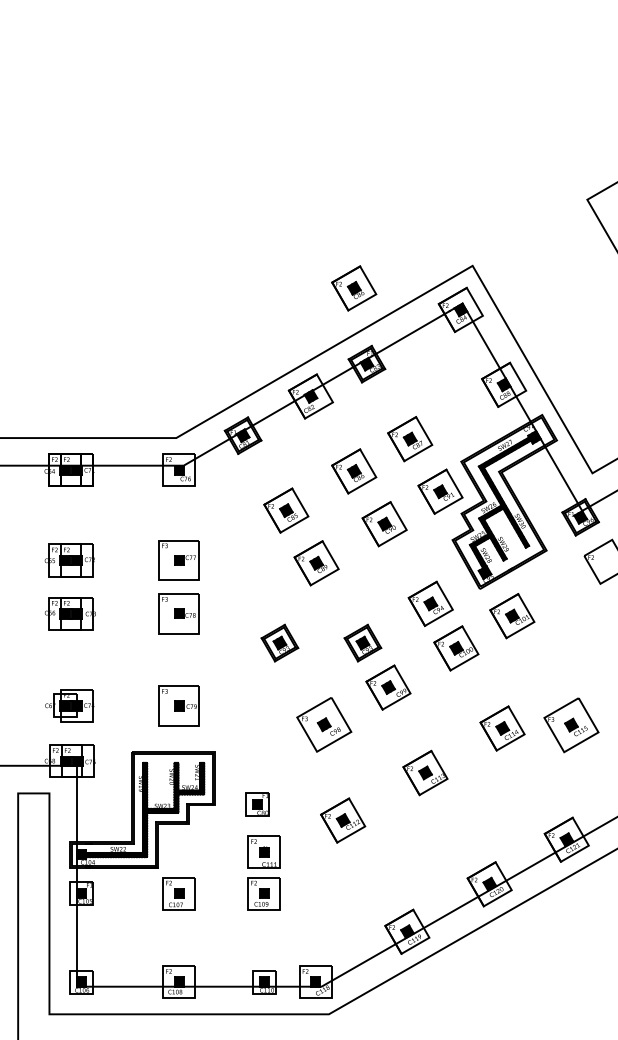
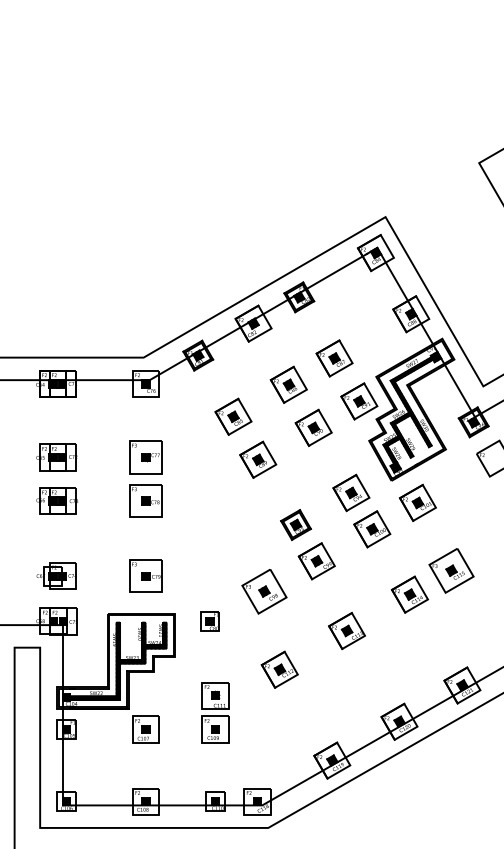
part: (354, 288) -> (289, 235), removed
part: (279, 642) -> (227, 524), removed
part: (571, 725) -> (451, 571), moved
part: (257, 804) -> (209, 621), moved

